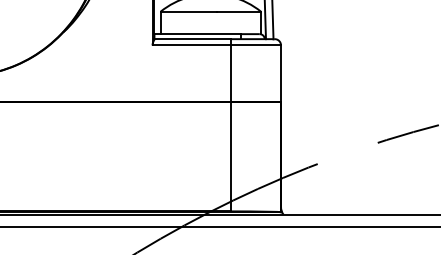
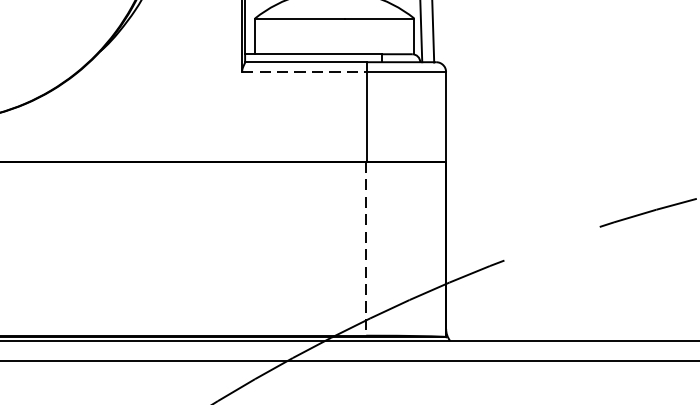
line: (192, 45) -> (305, 72), solid -> dashed
line: (230, 156) -> (365, 248), solid -> dashed

